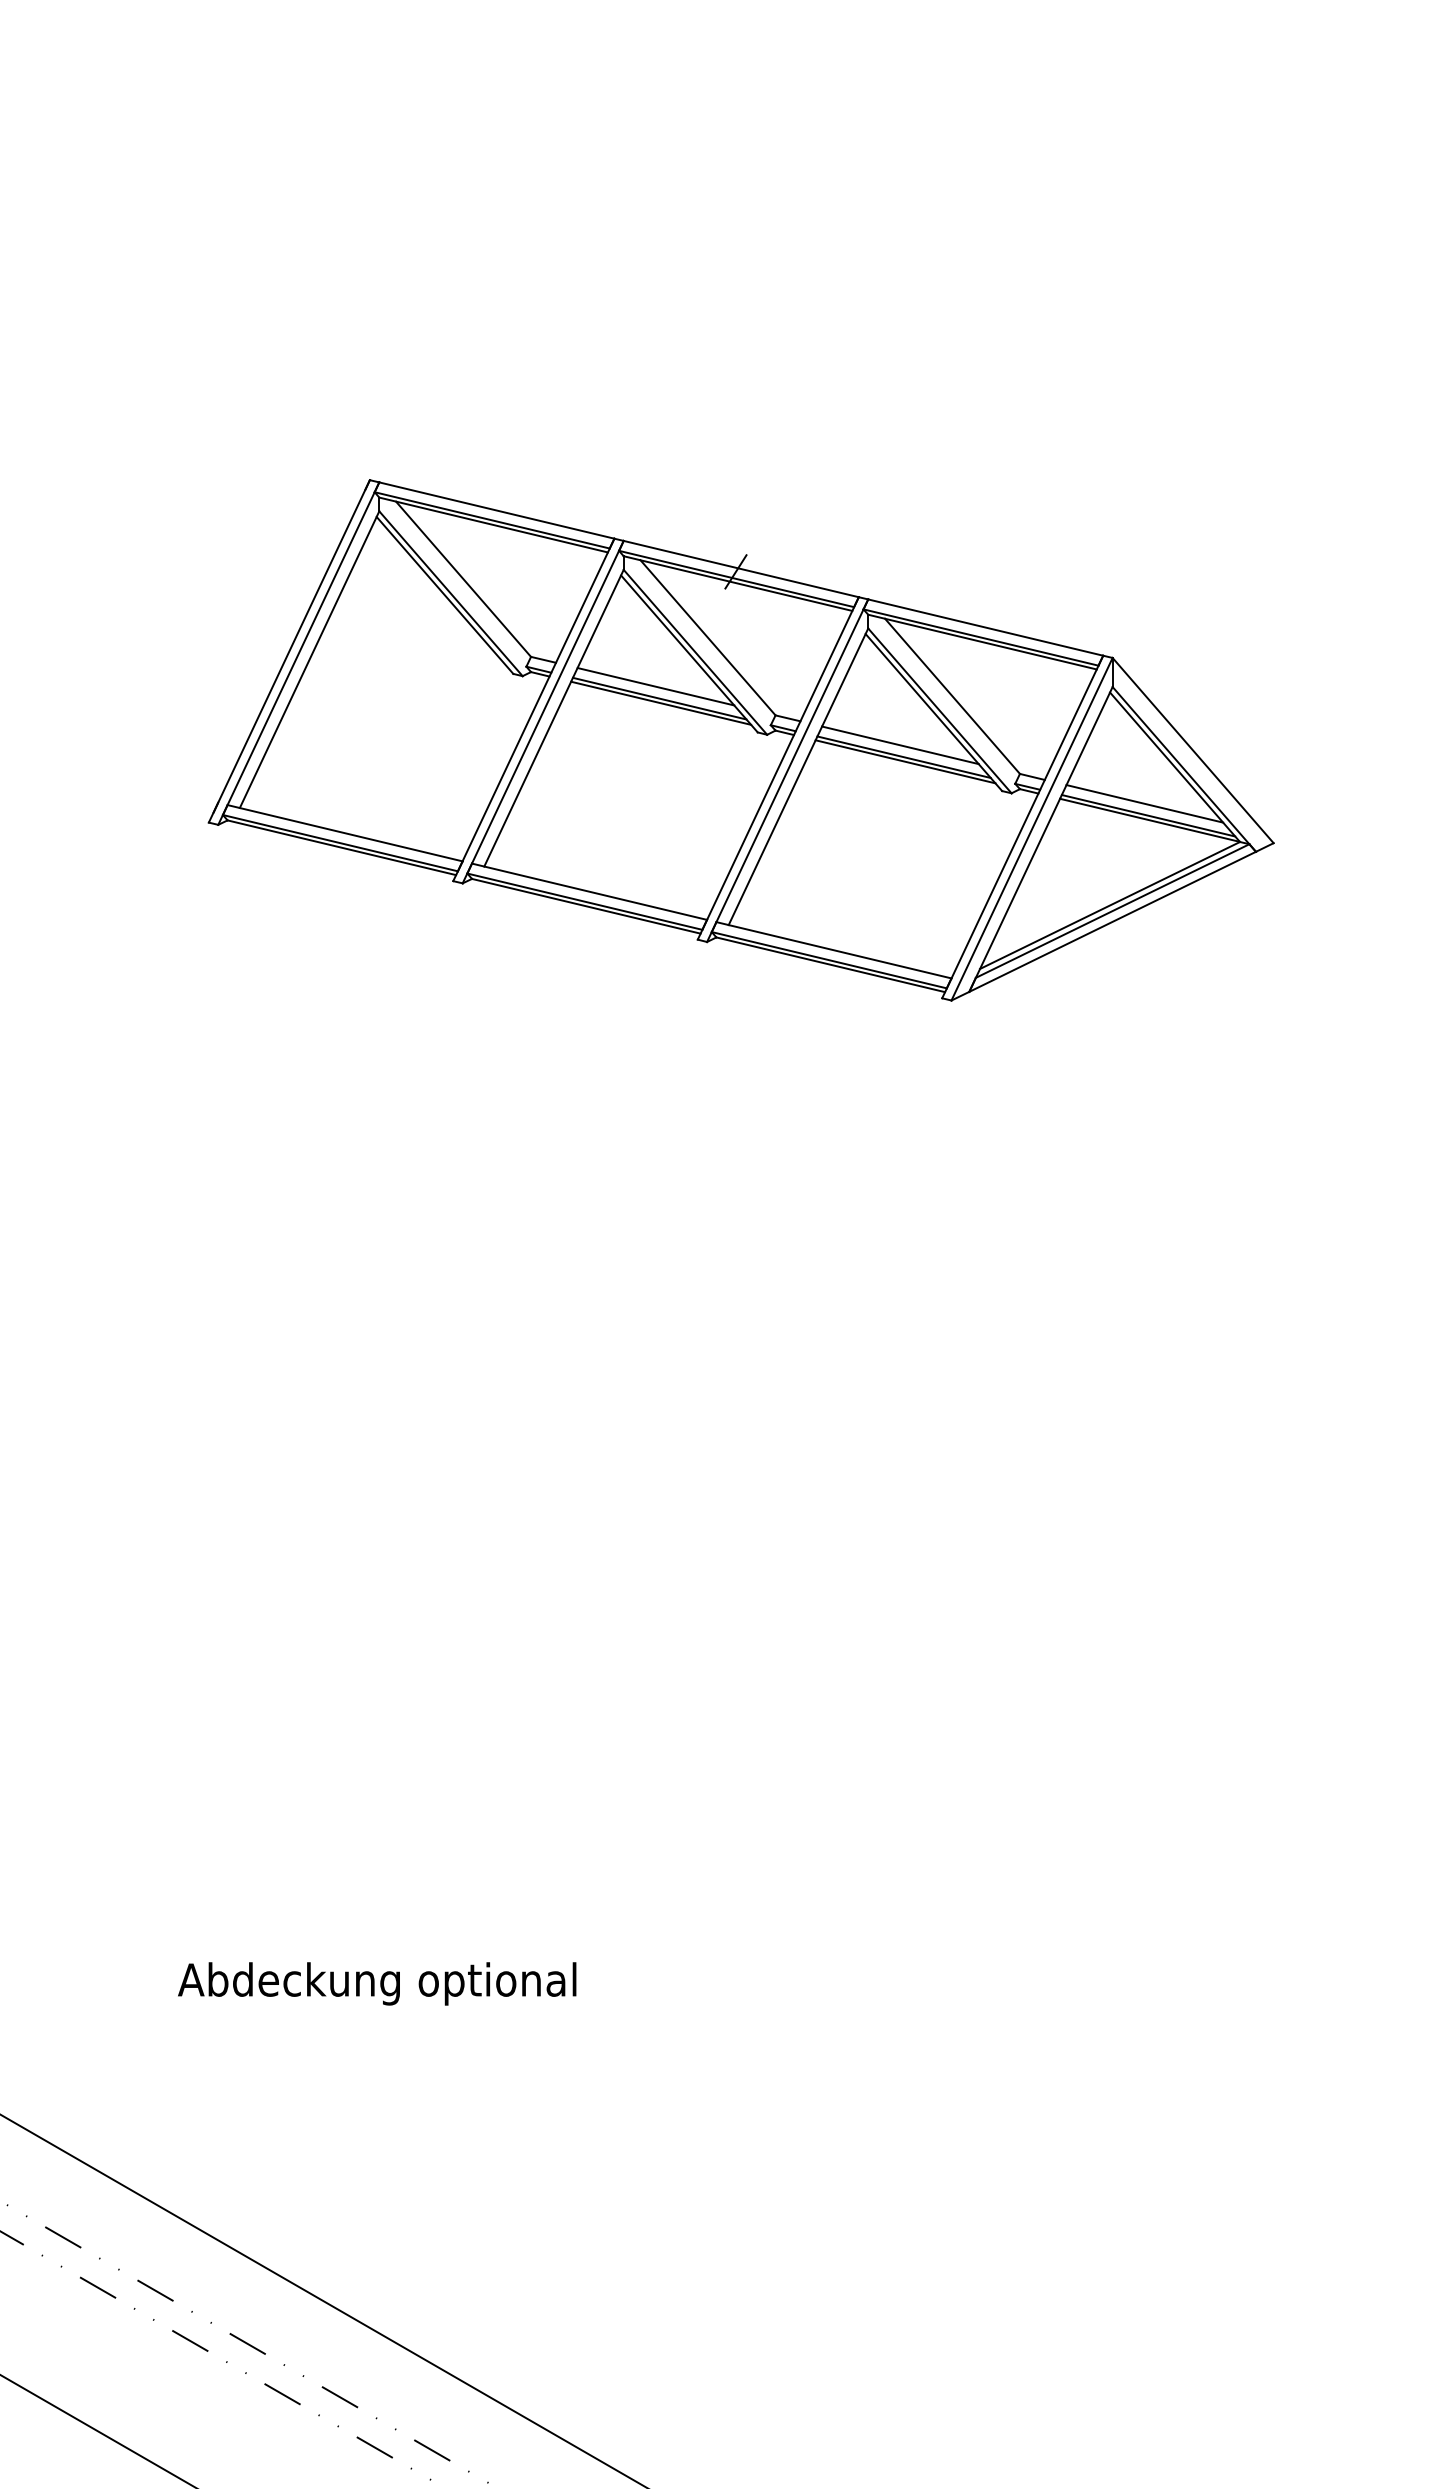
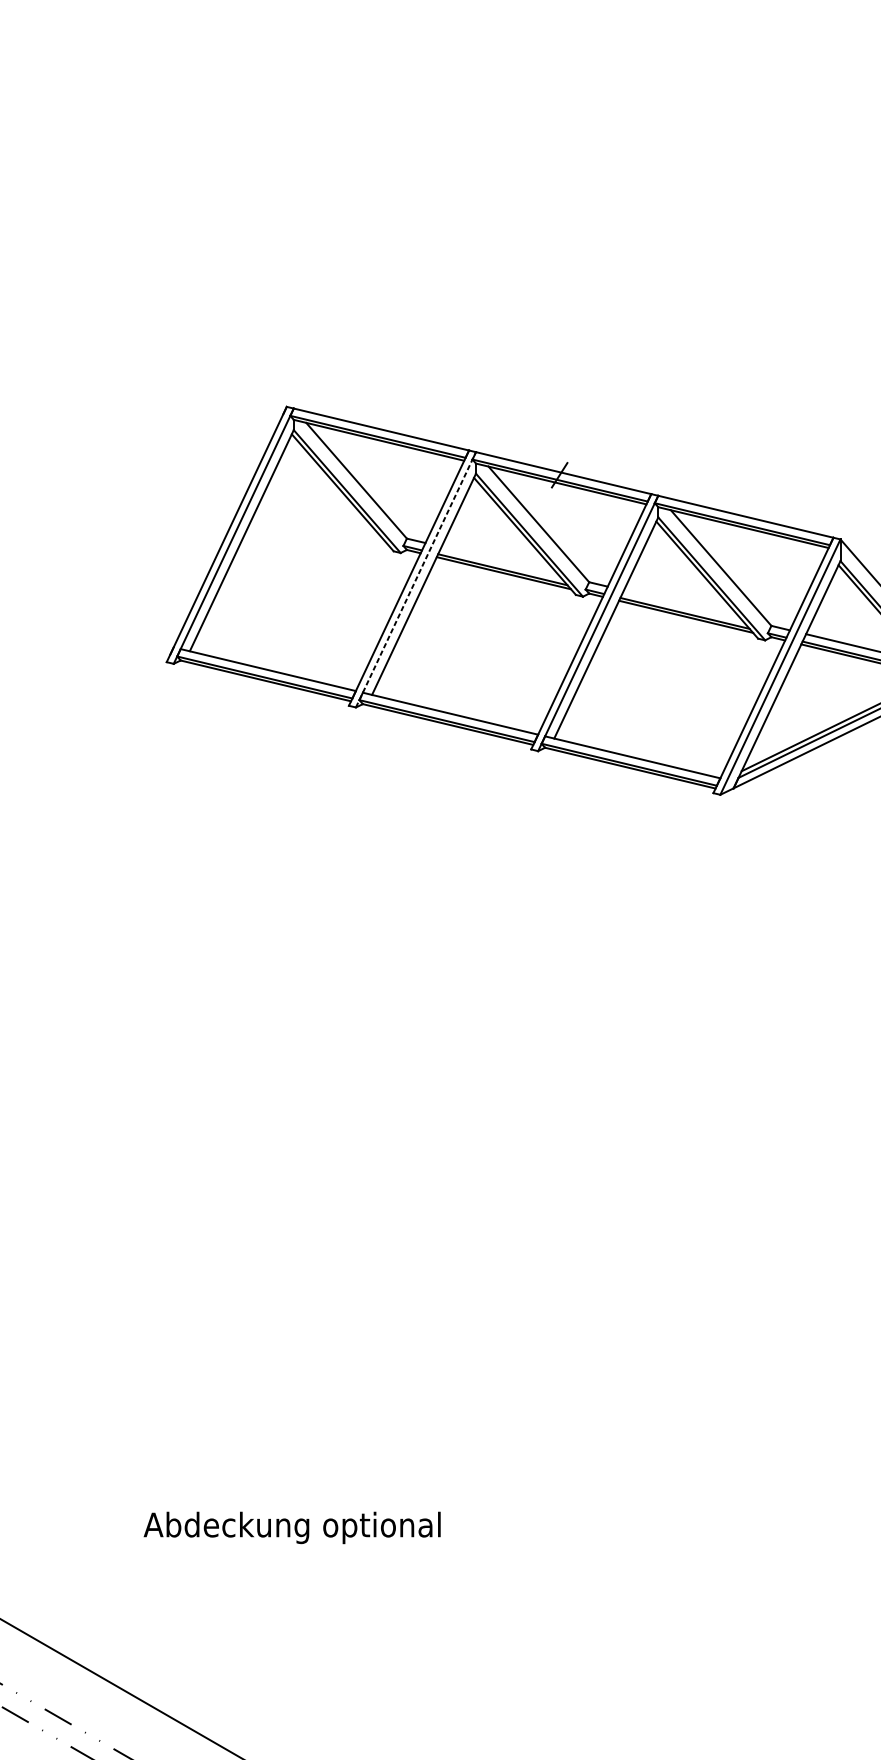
line: (655, 686) -> (499, 560), removed
line: (543, 711) -> (416, 579), solid -> dashed
line: (900, 745) -> (682, 604), removed

